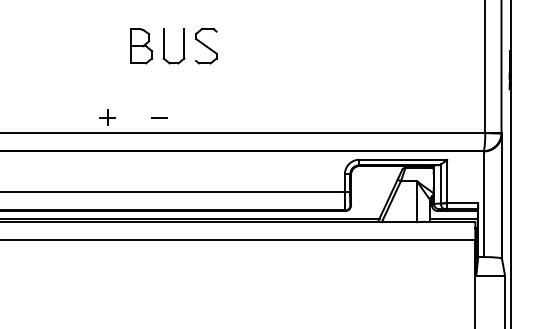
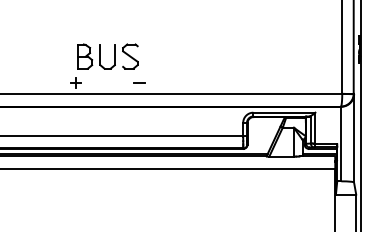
part: (163, 46) -> (100, 56), moved
line: (159, 117) -> (139, 82), moved

